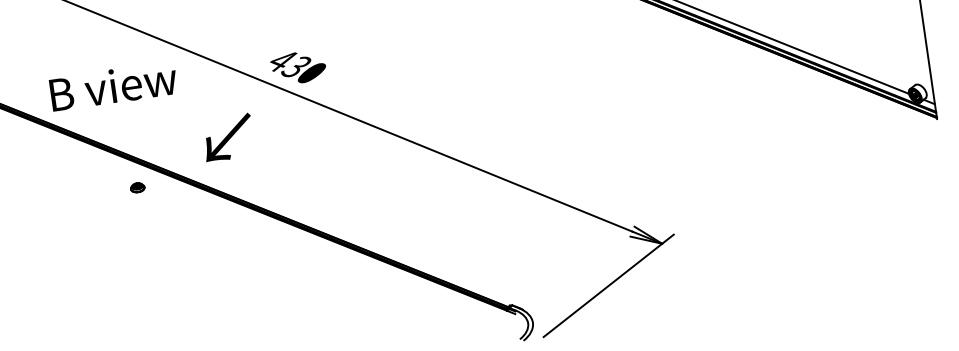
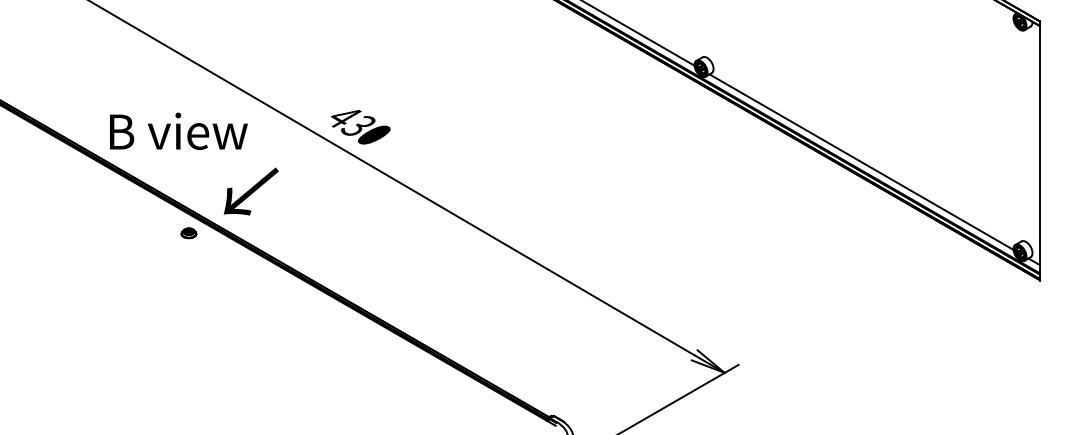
text: (113, 85) -> (178, 130), moved
text: (227, 137) -> (250, 191), moved
part: (137, 187) -> (188, 233), moved

